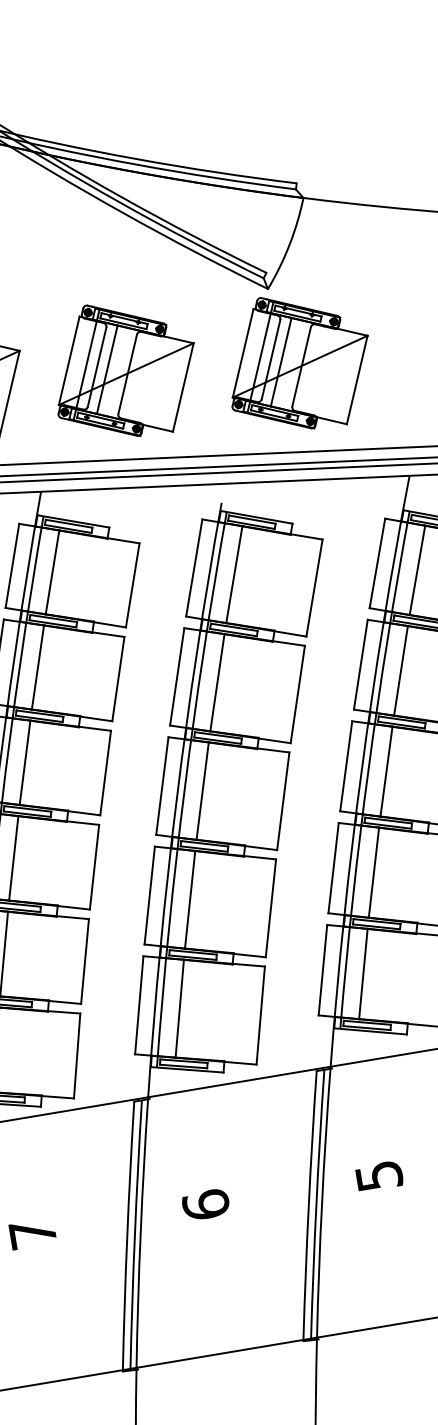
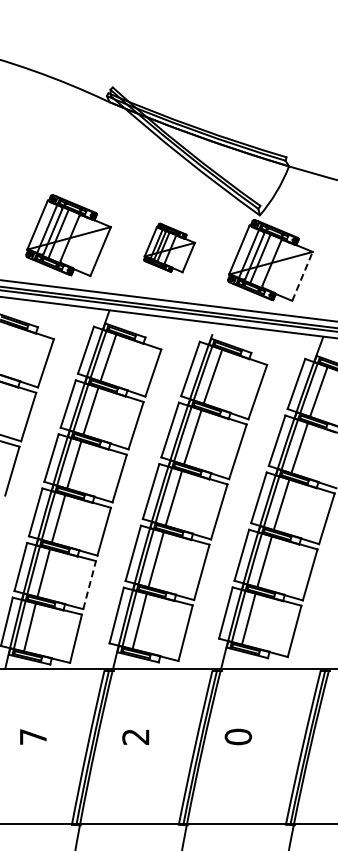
part: (124, 368) -> (169, 247), size x0.6
line: (357, 380) -> (302, 276), solid -> dashed
line: (84, 962) -> (89, 585), solid -> dashed
text: (379, 1175) -> (238, 736), 5 -> 0
text: (205, 1204) -> (135, 736), 6 -> 2

